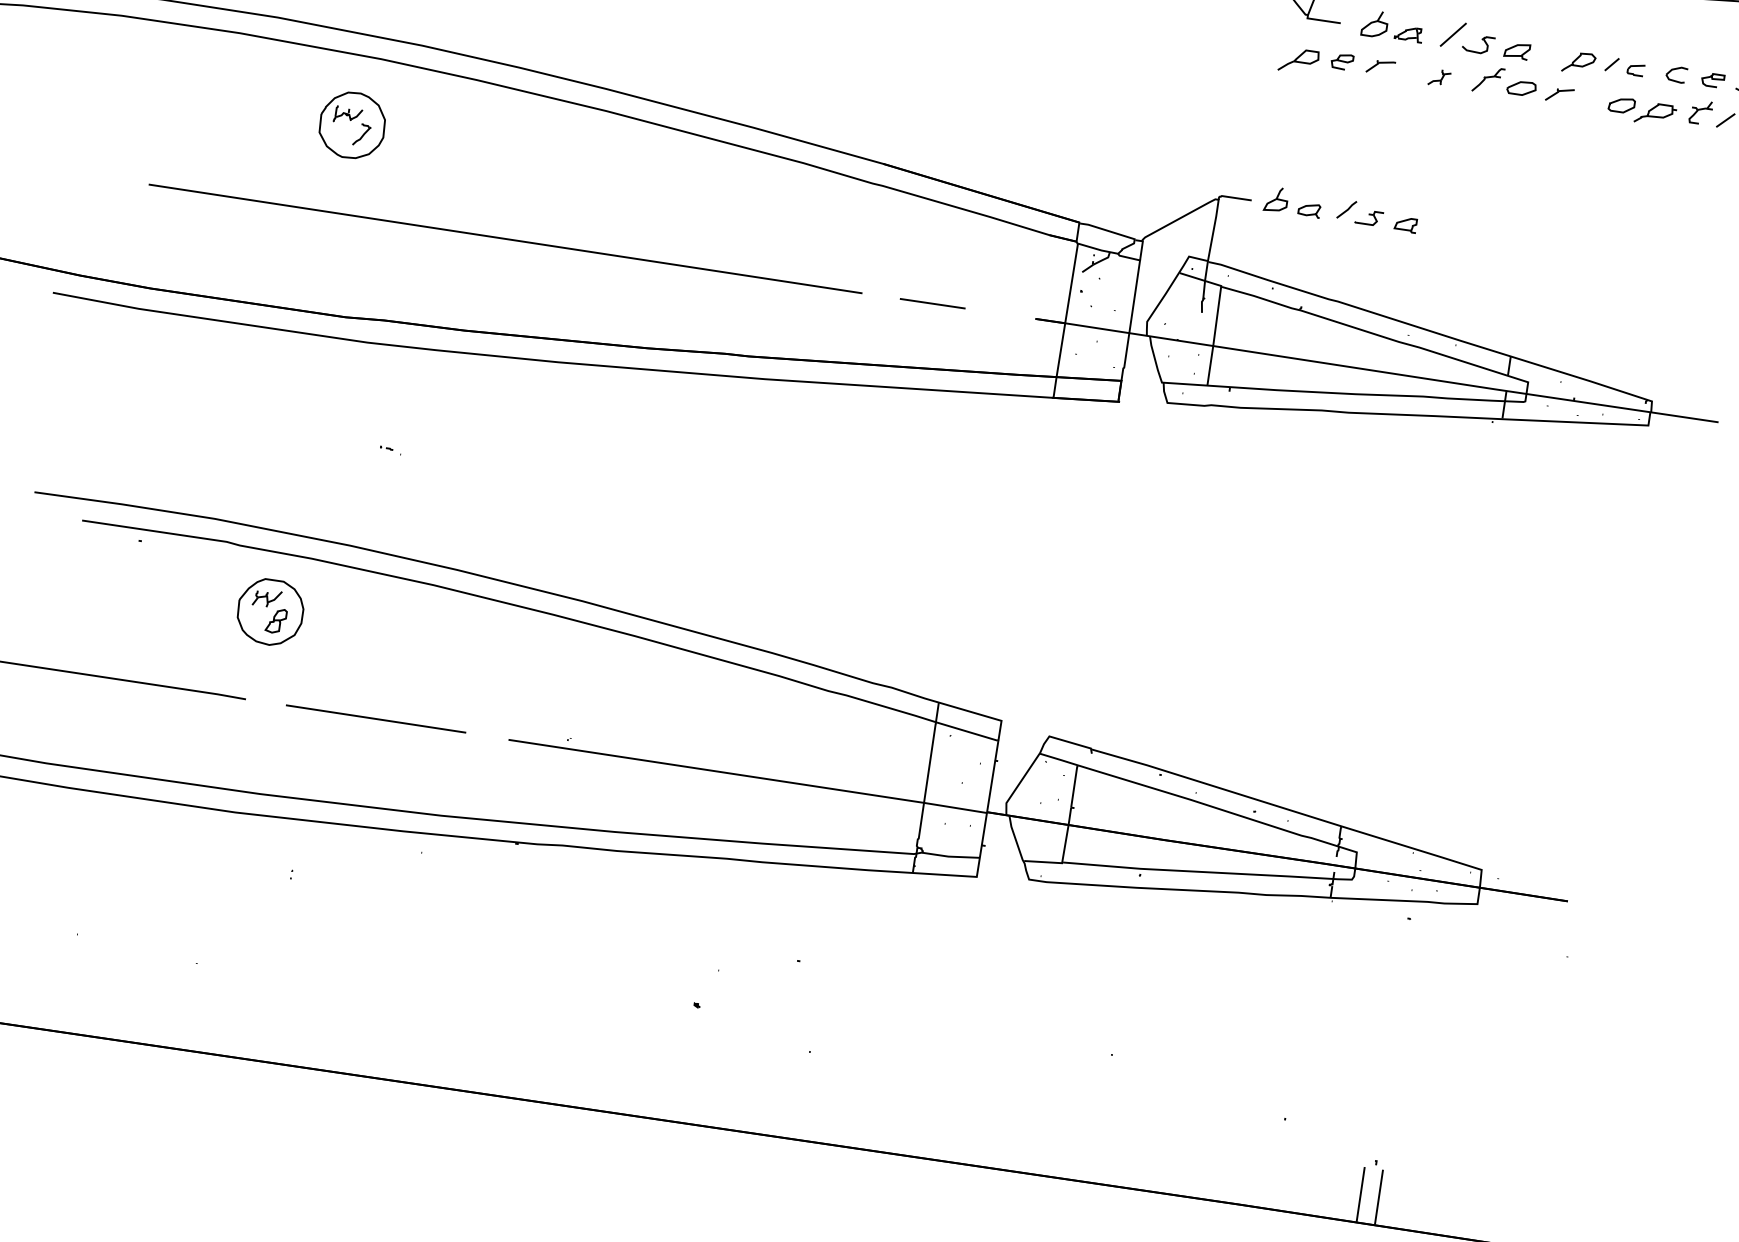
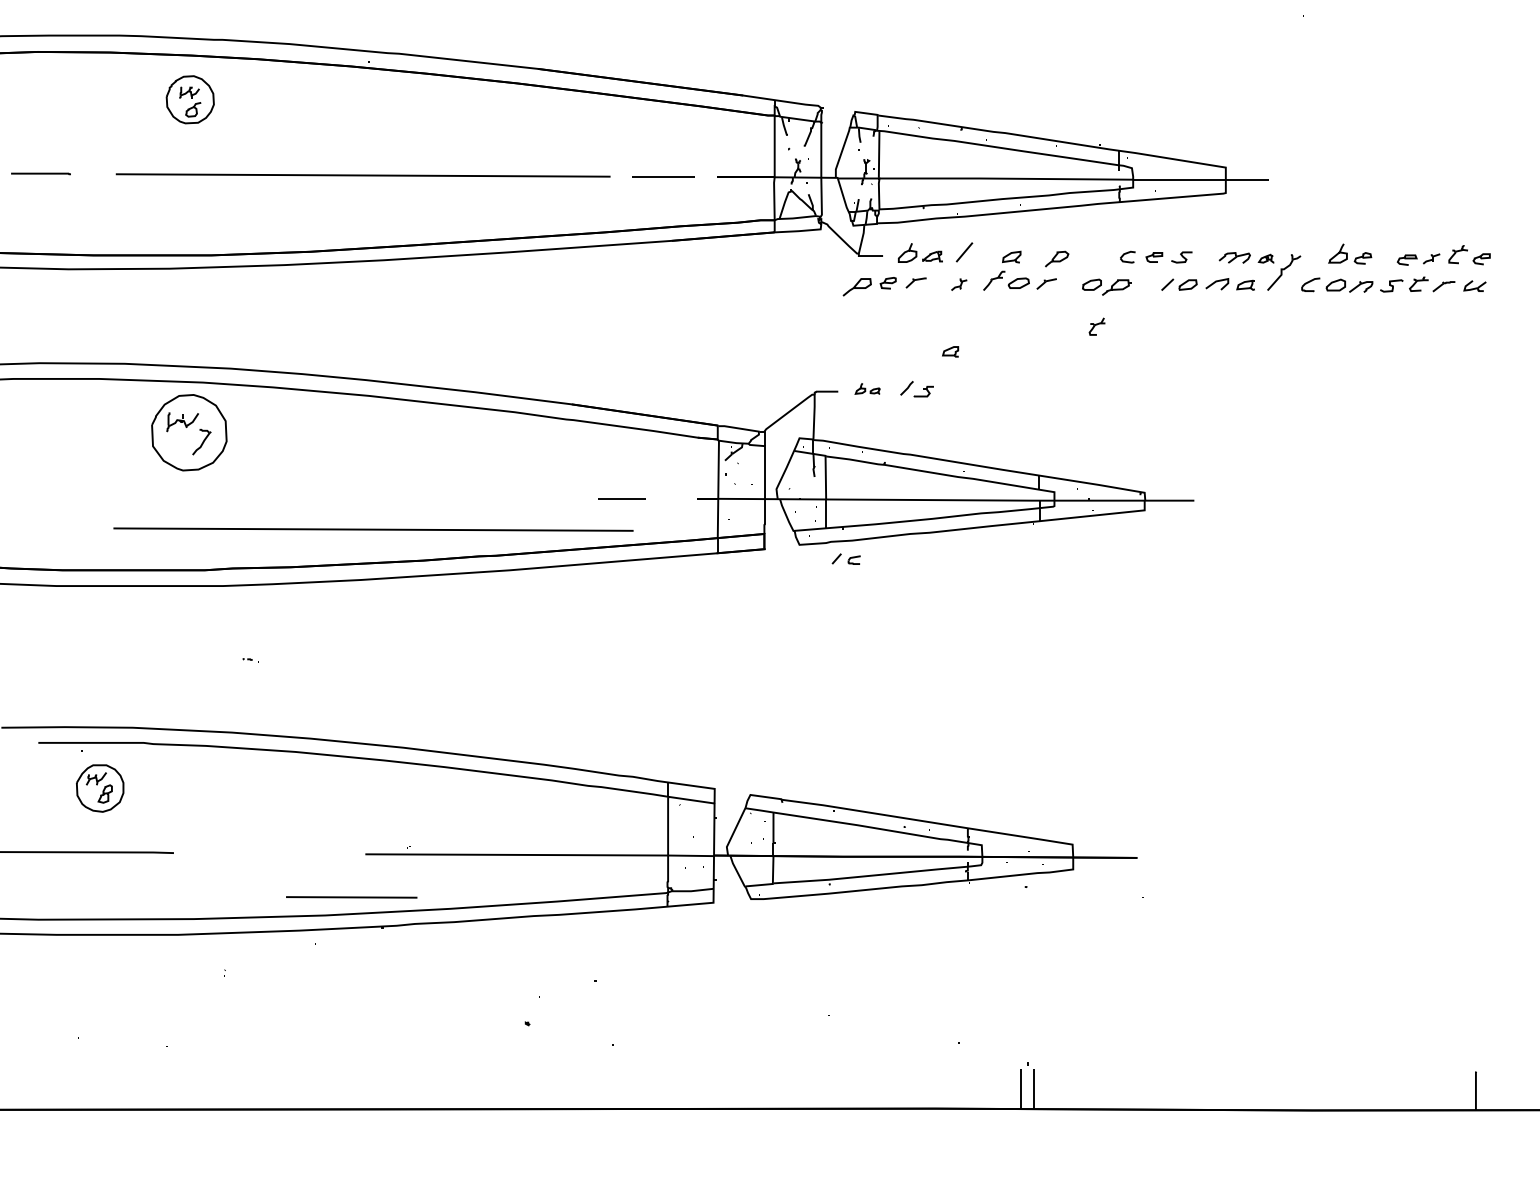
part: (1478, 44) -> (983, 256), removed
part: (1624, 65) -> (845, 558), moved
part: (1700, 112) -> (1096, 326), moved
part: (352, 124) -> (189, 432), size x1.6
part: (1292, 202) -> (867, 388), size x0.6
part: (1405, 224) -> (950, 351), moved
line: (505, 238) -> (373, 529), moved
part: (270, 612) -> (100, 788), moved
line: (375, 719) -> (351, 897), moved

